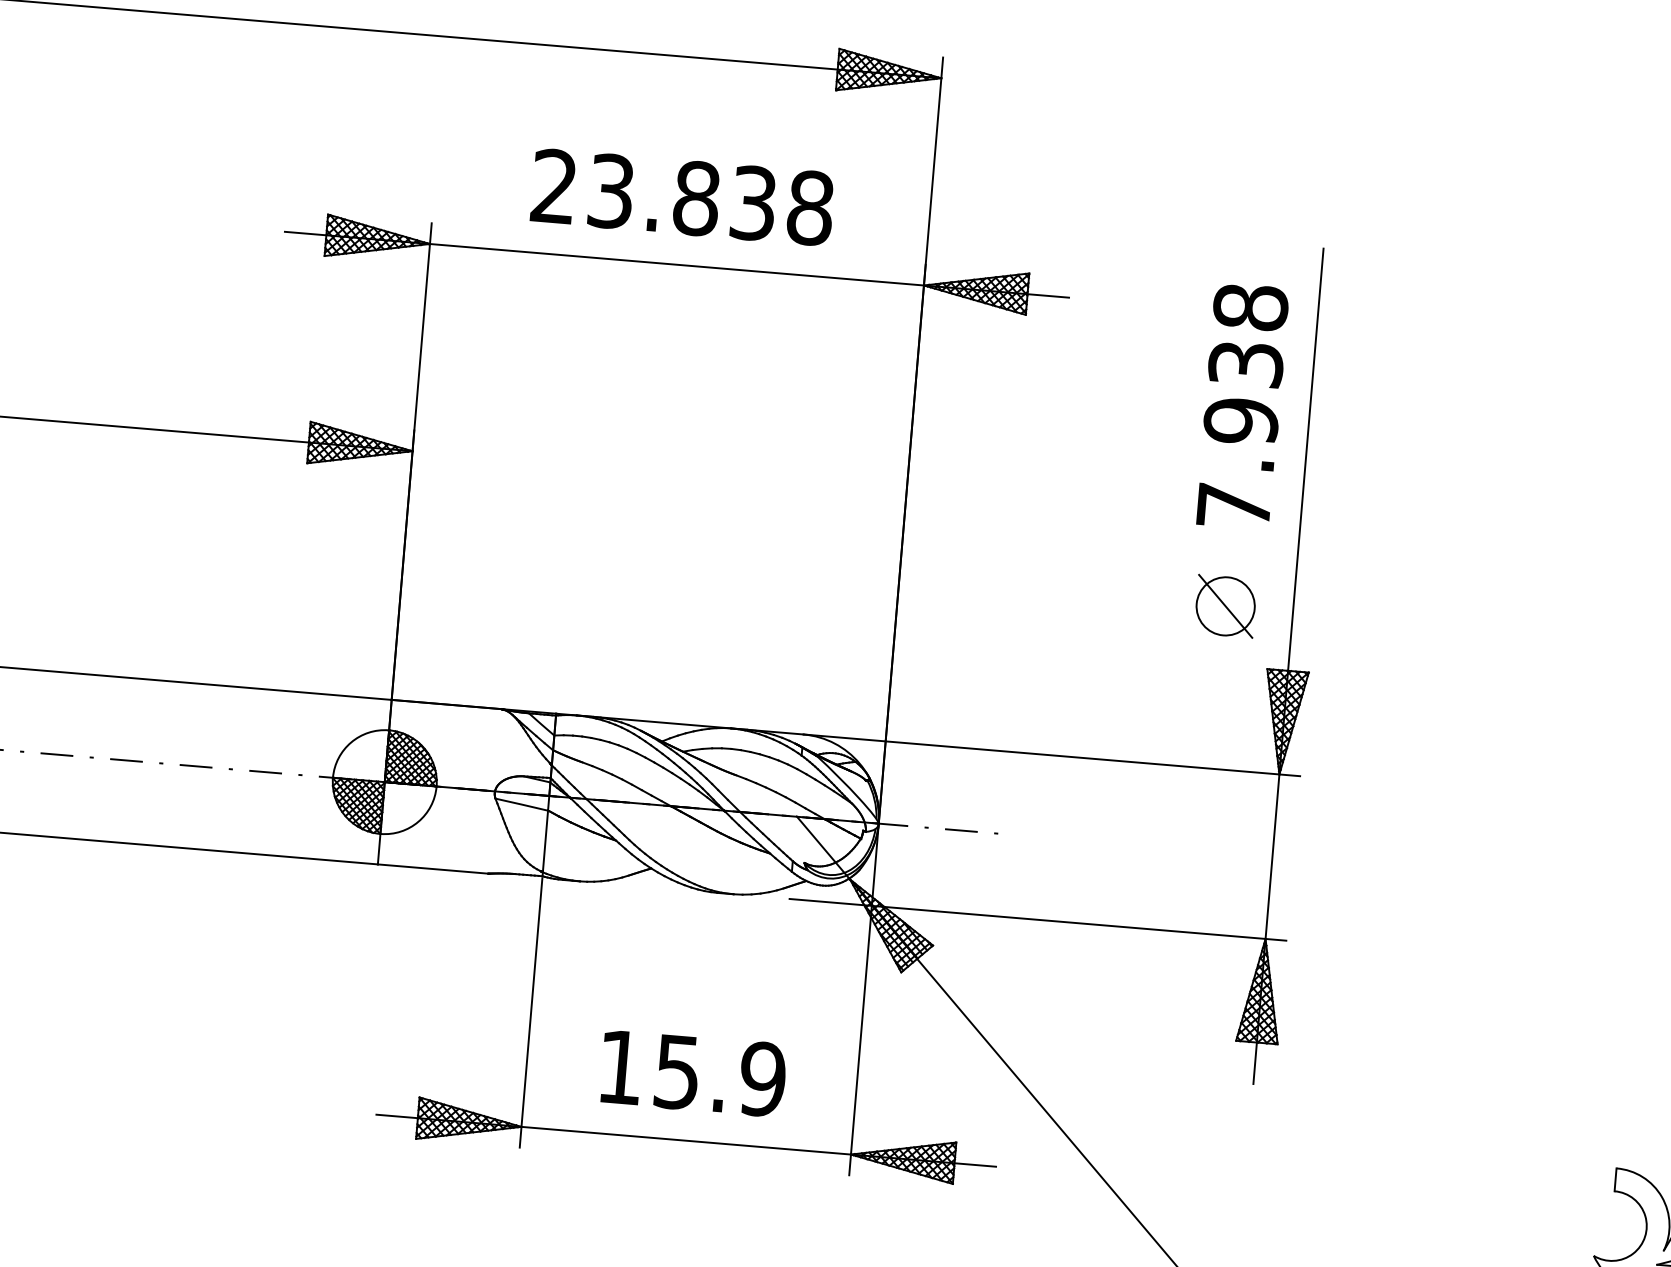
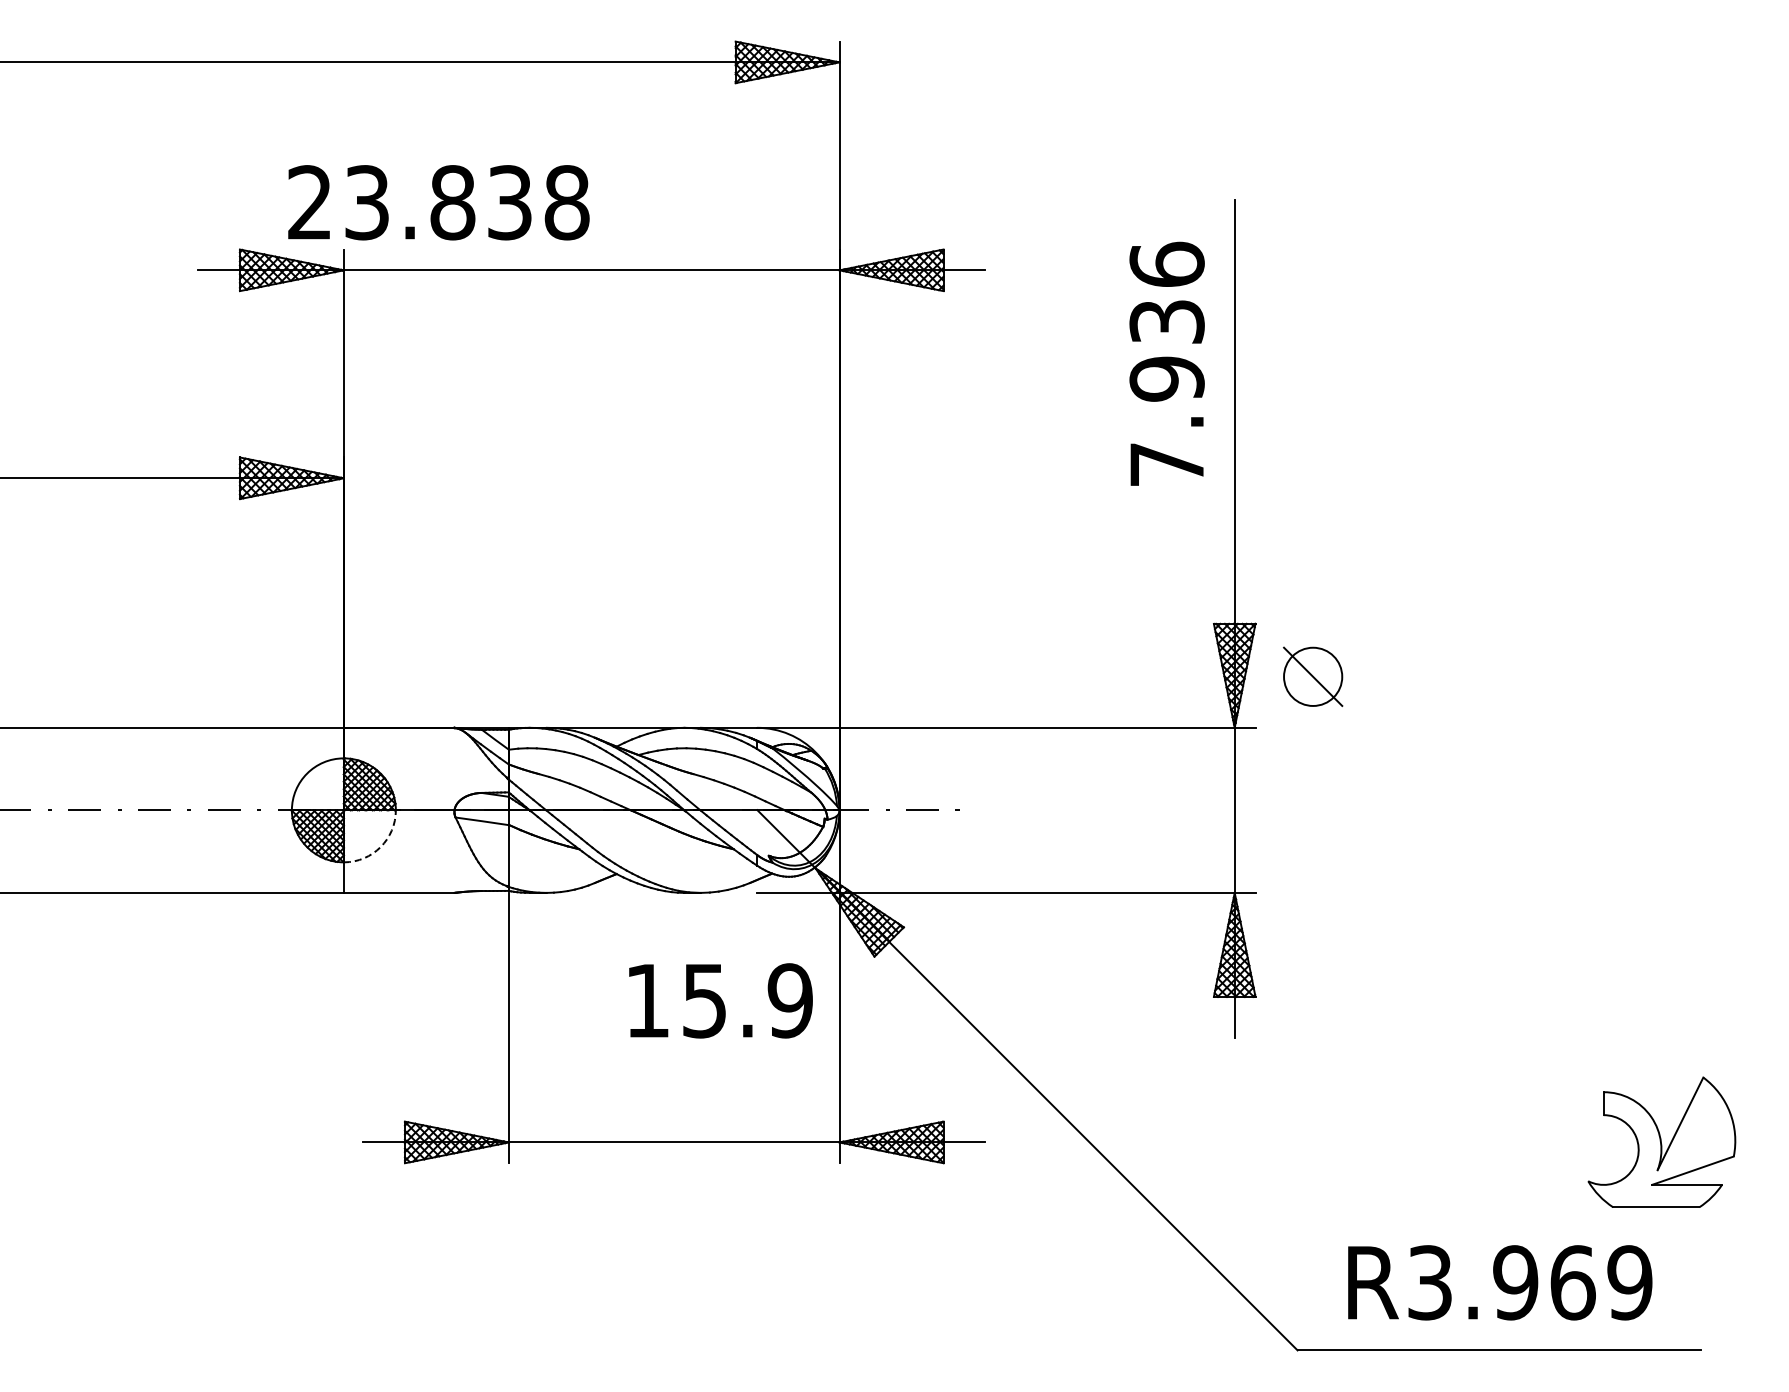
text: (682, 197) -> (438, 202), moved
text: (1250, 307) -> (1166, 264), 7.938 -> 7.936
part: (1226, 606) -> (1313, 676), moved
arc: (418, 822) -> (380, 847), solid -> dashed
text: (693, 1073) -> (720, 1000), moved

